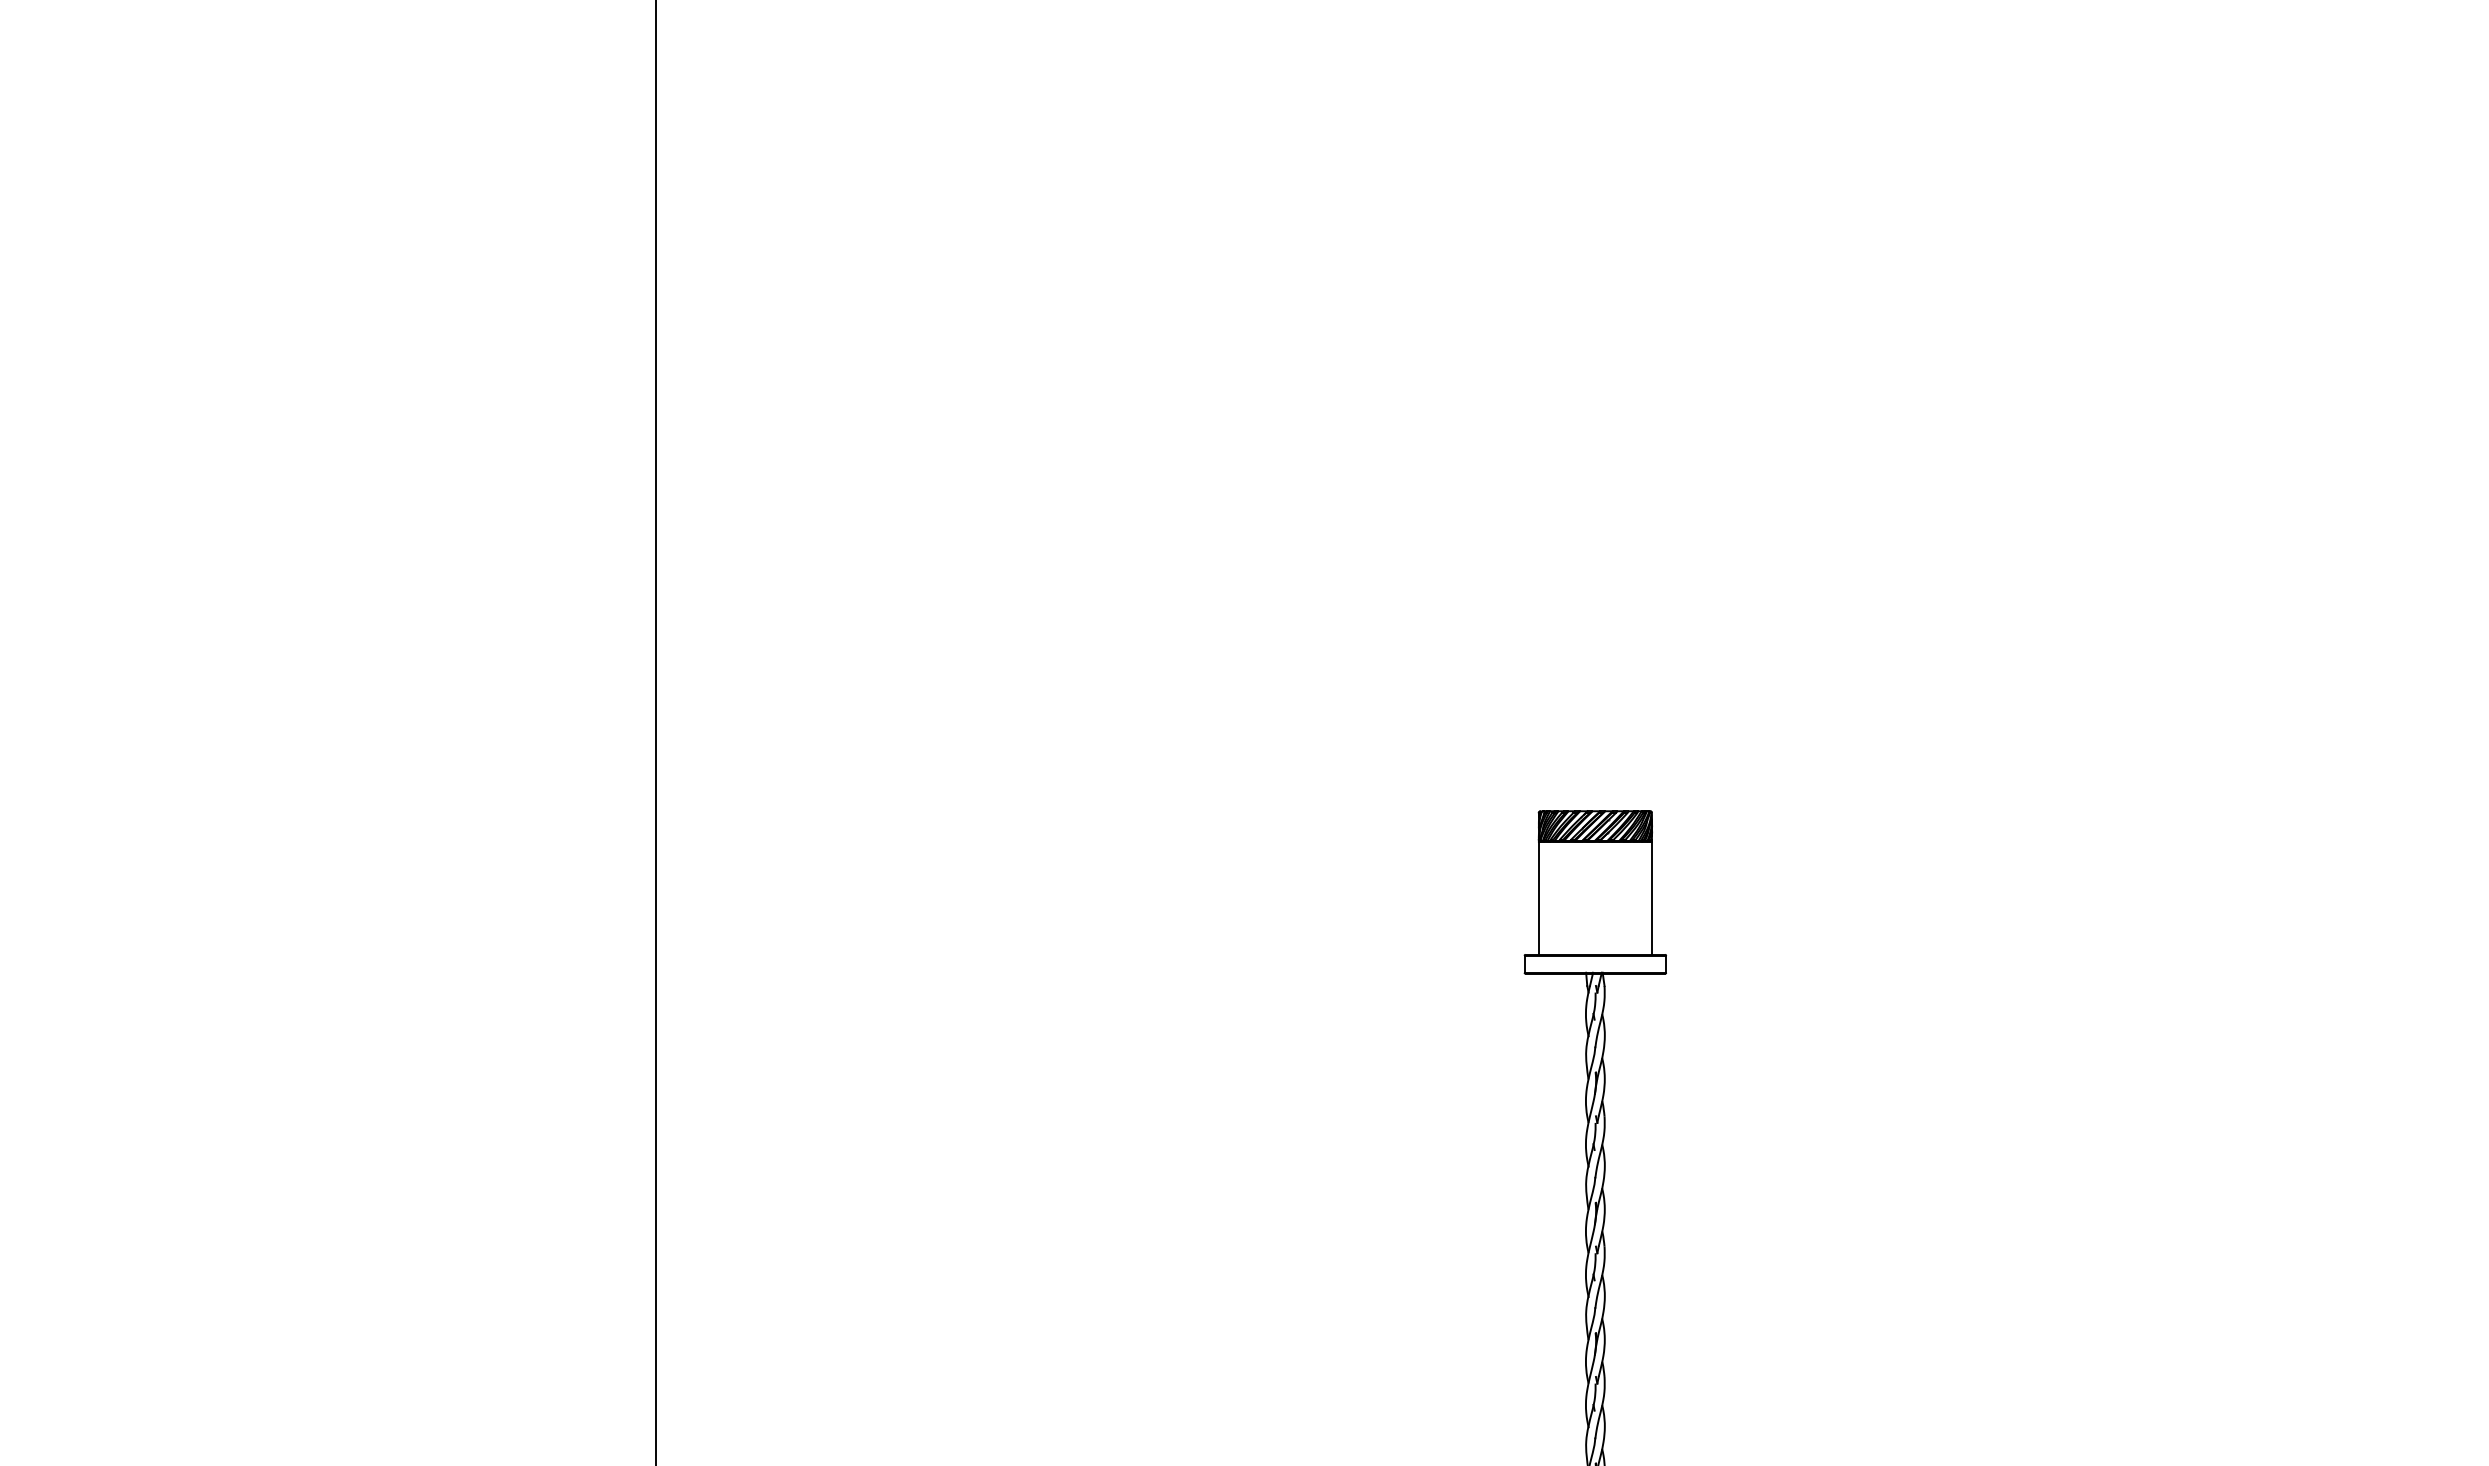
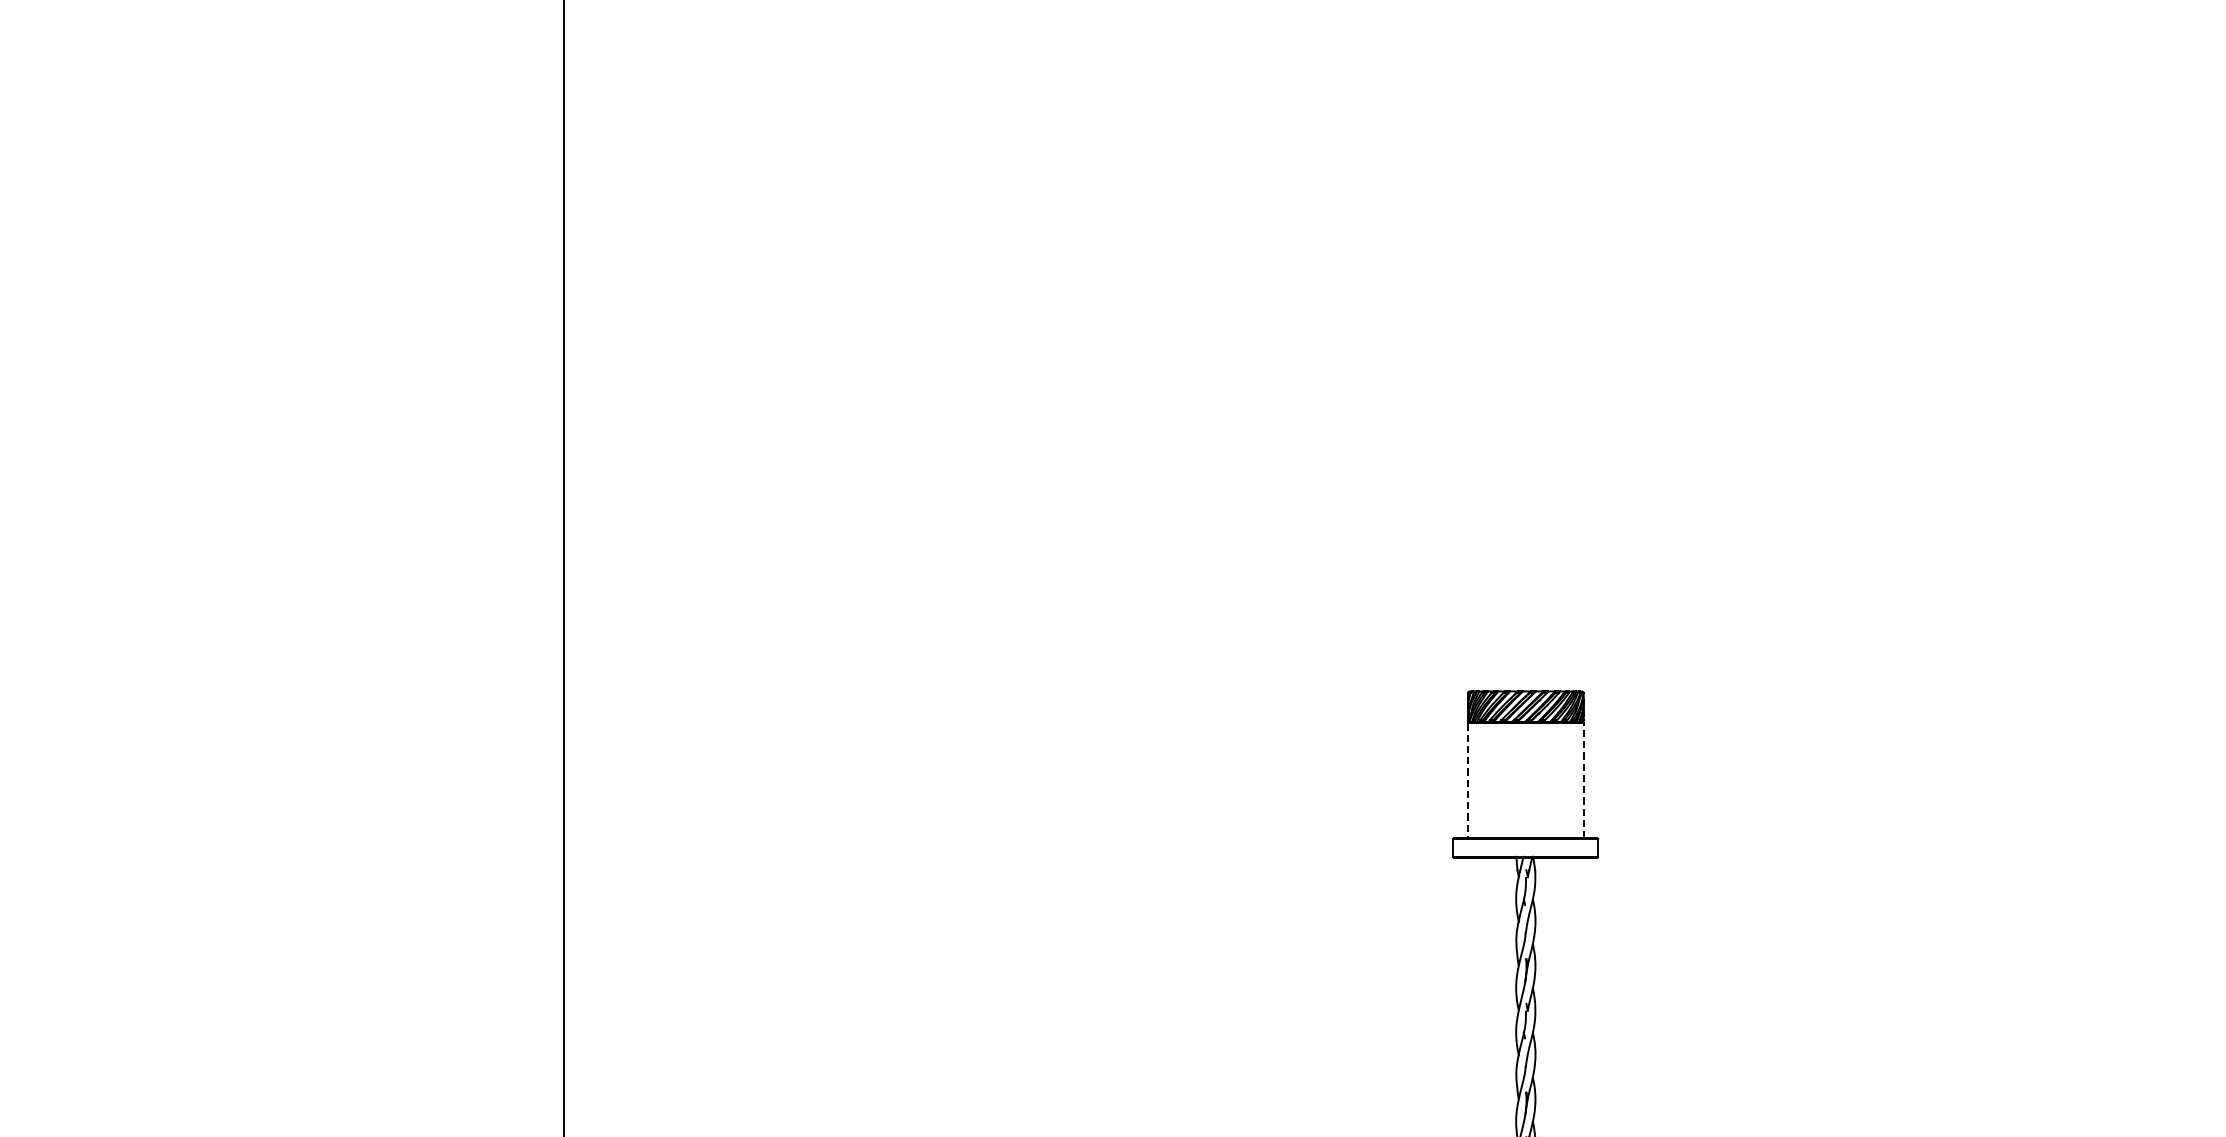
line: (1652, 898) -> (1584, 780), solid -> dashed
line: (1538, 899) -> (1467, 781), solid -> dashed

